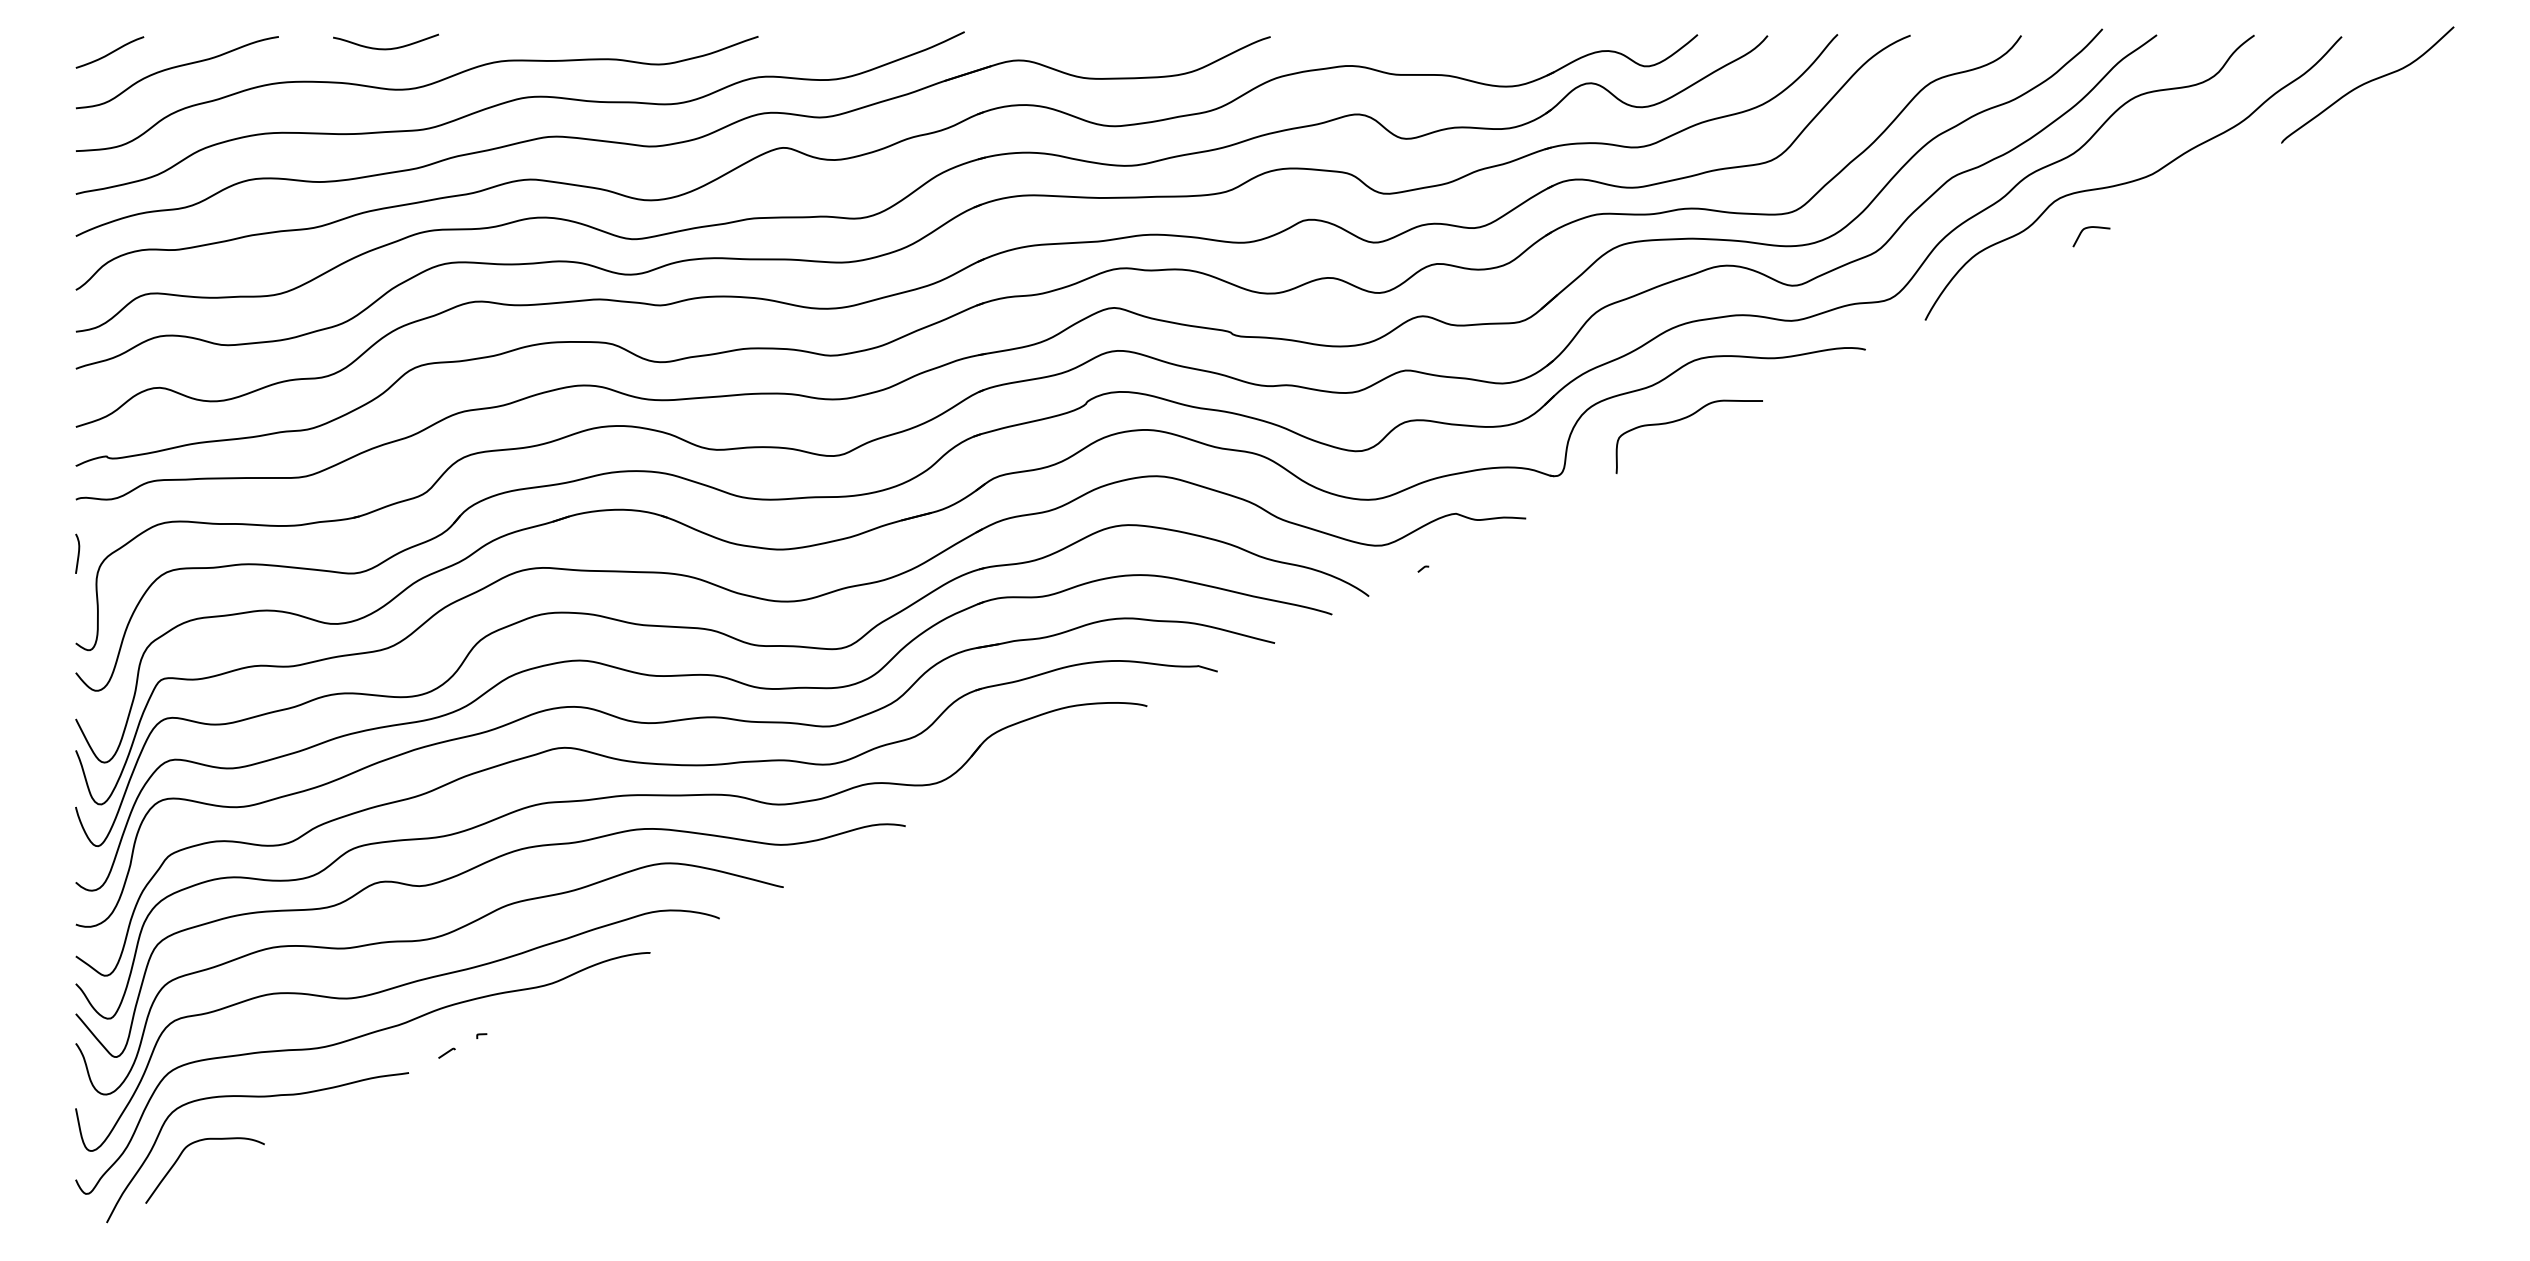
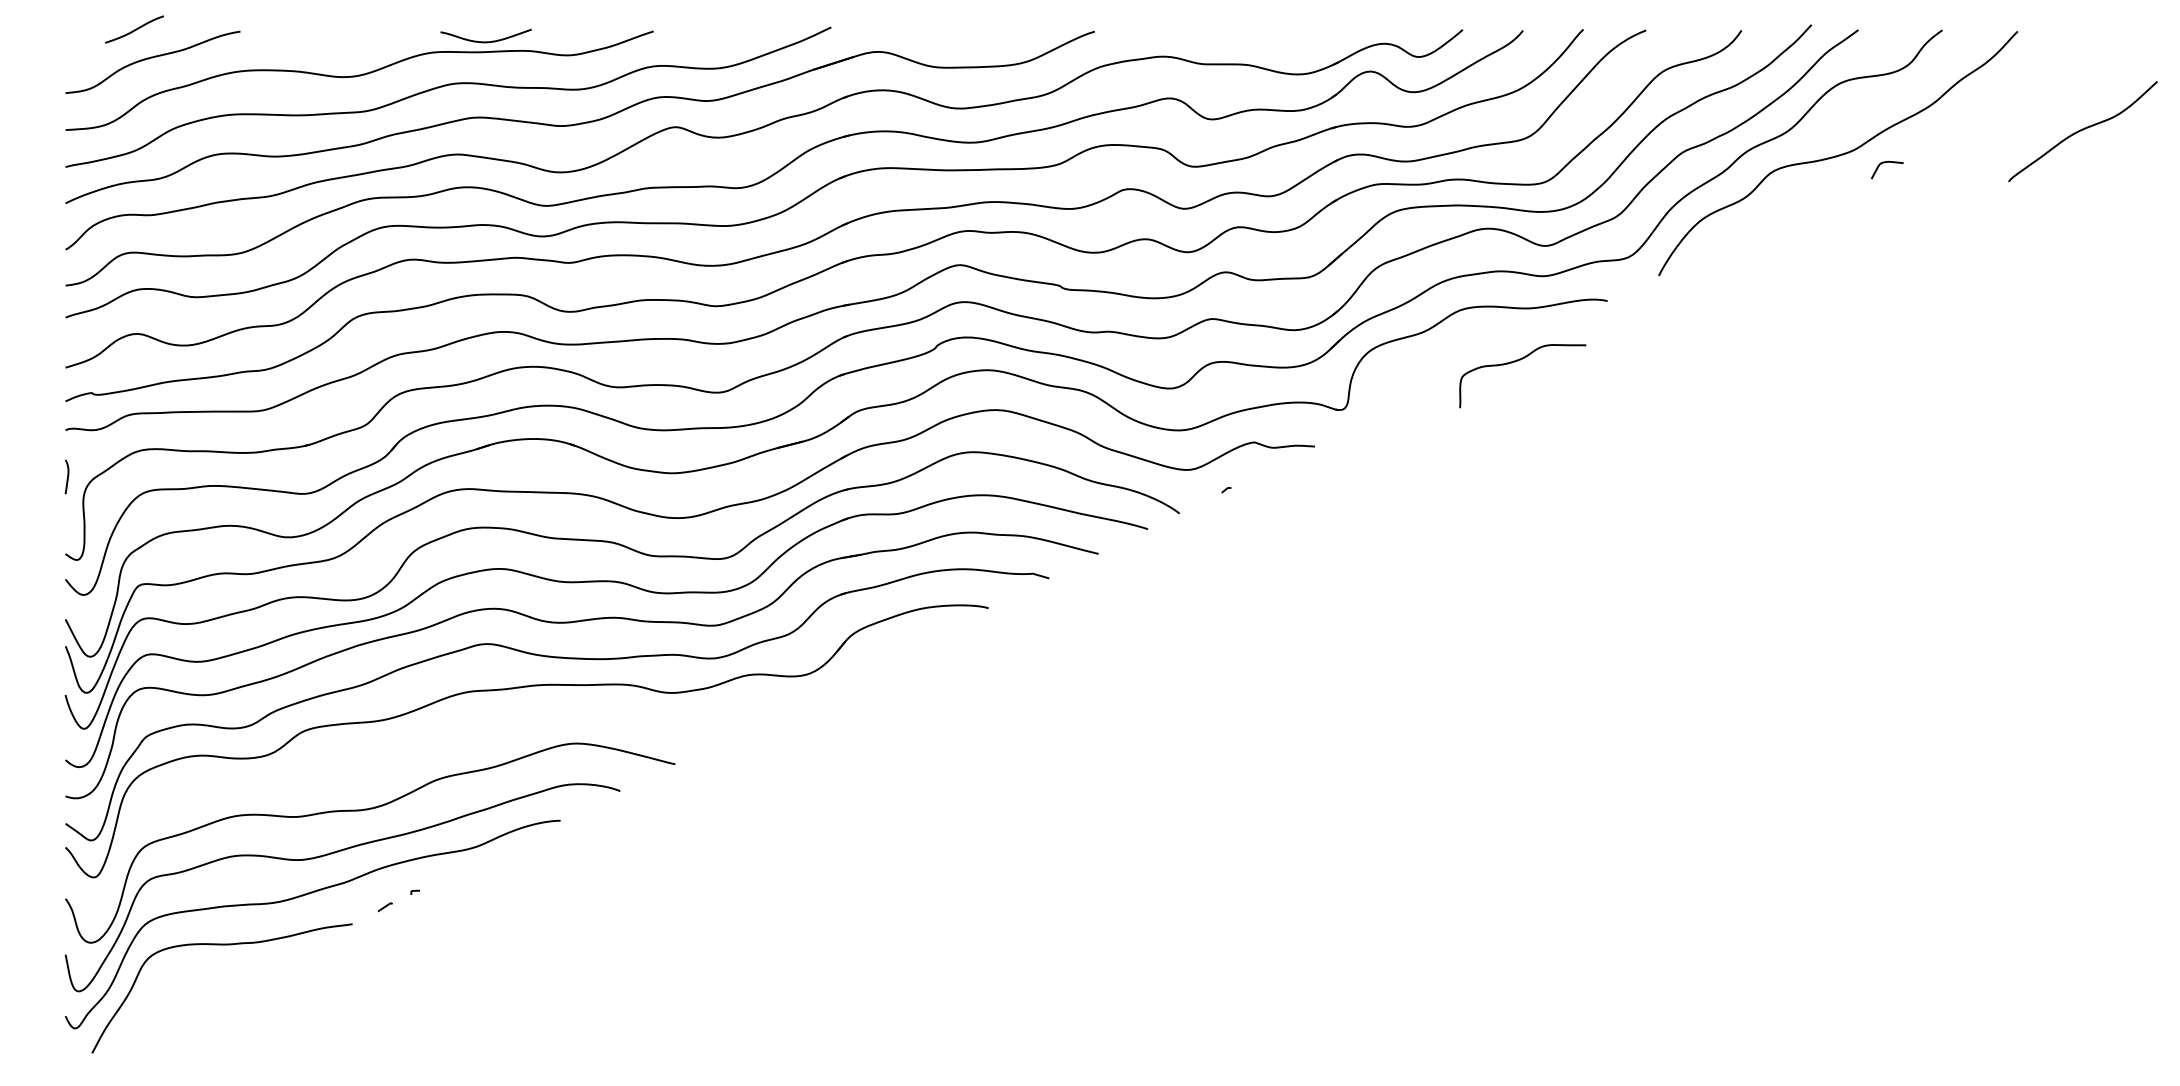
curve: (386, 48) -> (486, 41), moved
curve: (109, 52) -> (134, 29), moved
curve: (2367, 83) -> (2082, 130), moved
curve: (2090, 228) -> (1886, 163), moved
curve: (1684, 419) -> (1518, 361), moved
curve: (460, 875) -> (396, 754), removed
curve: (181, 1155) -> (156, 995), removed

